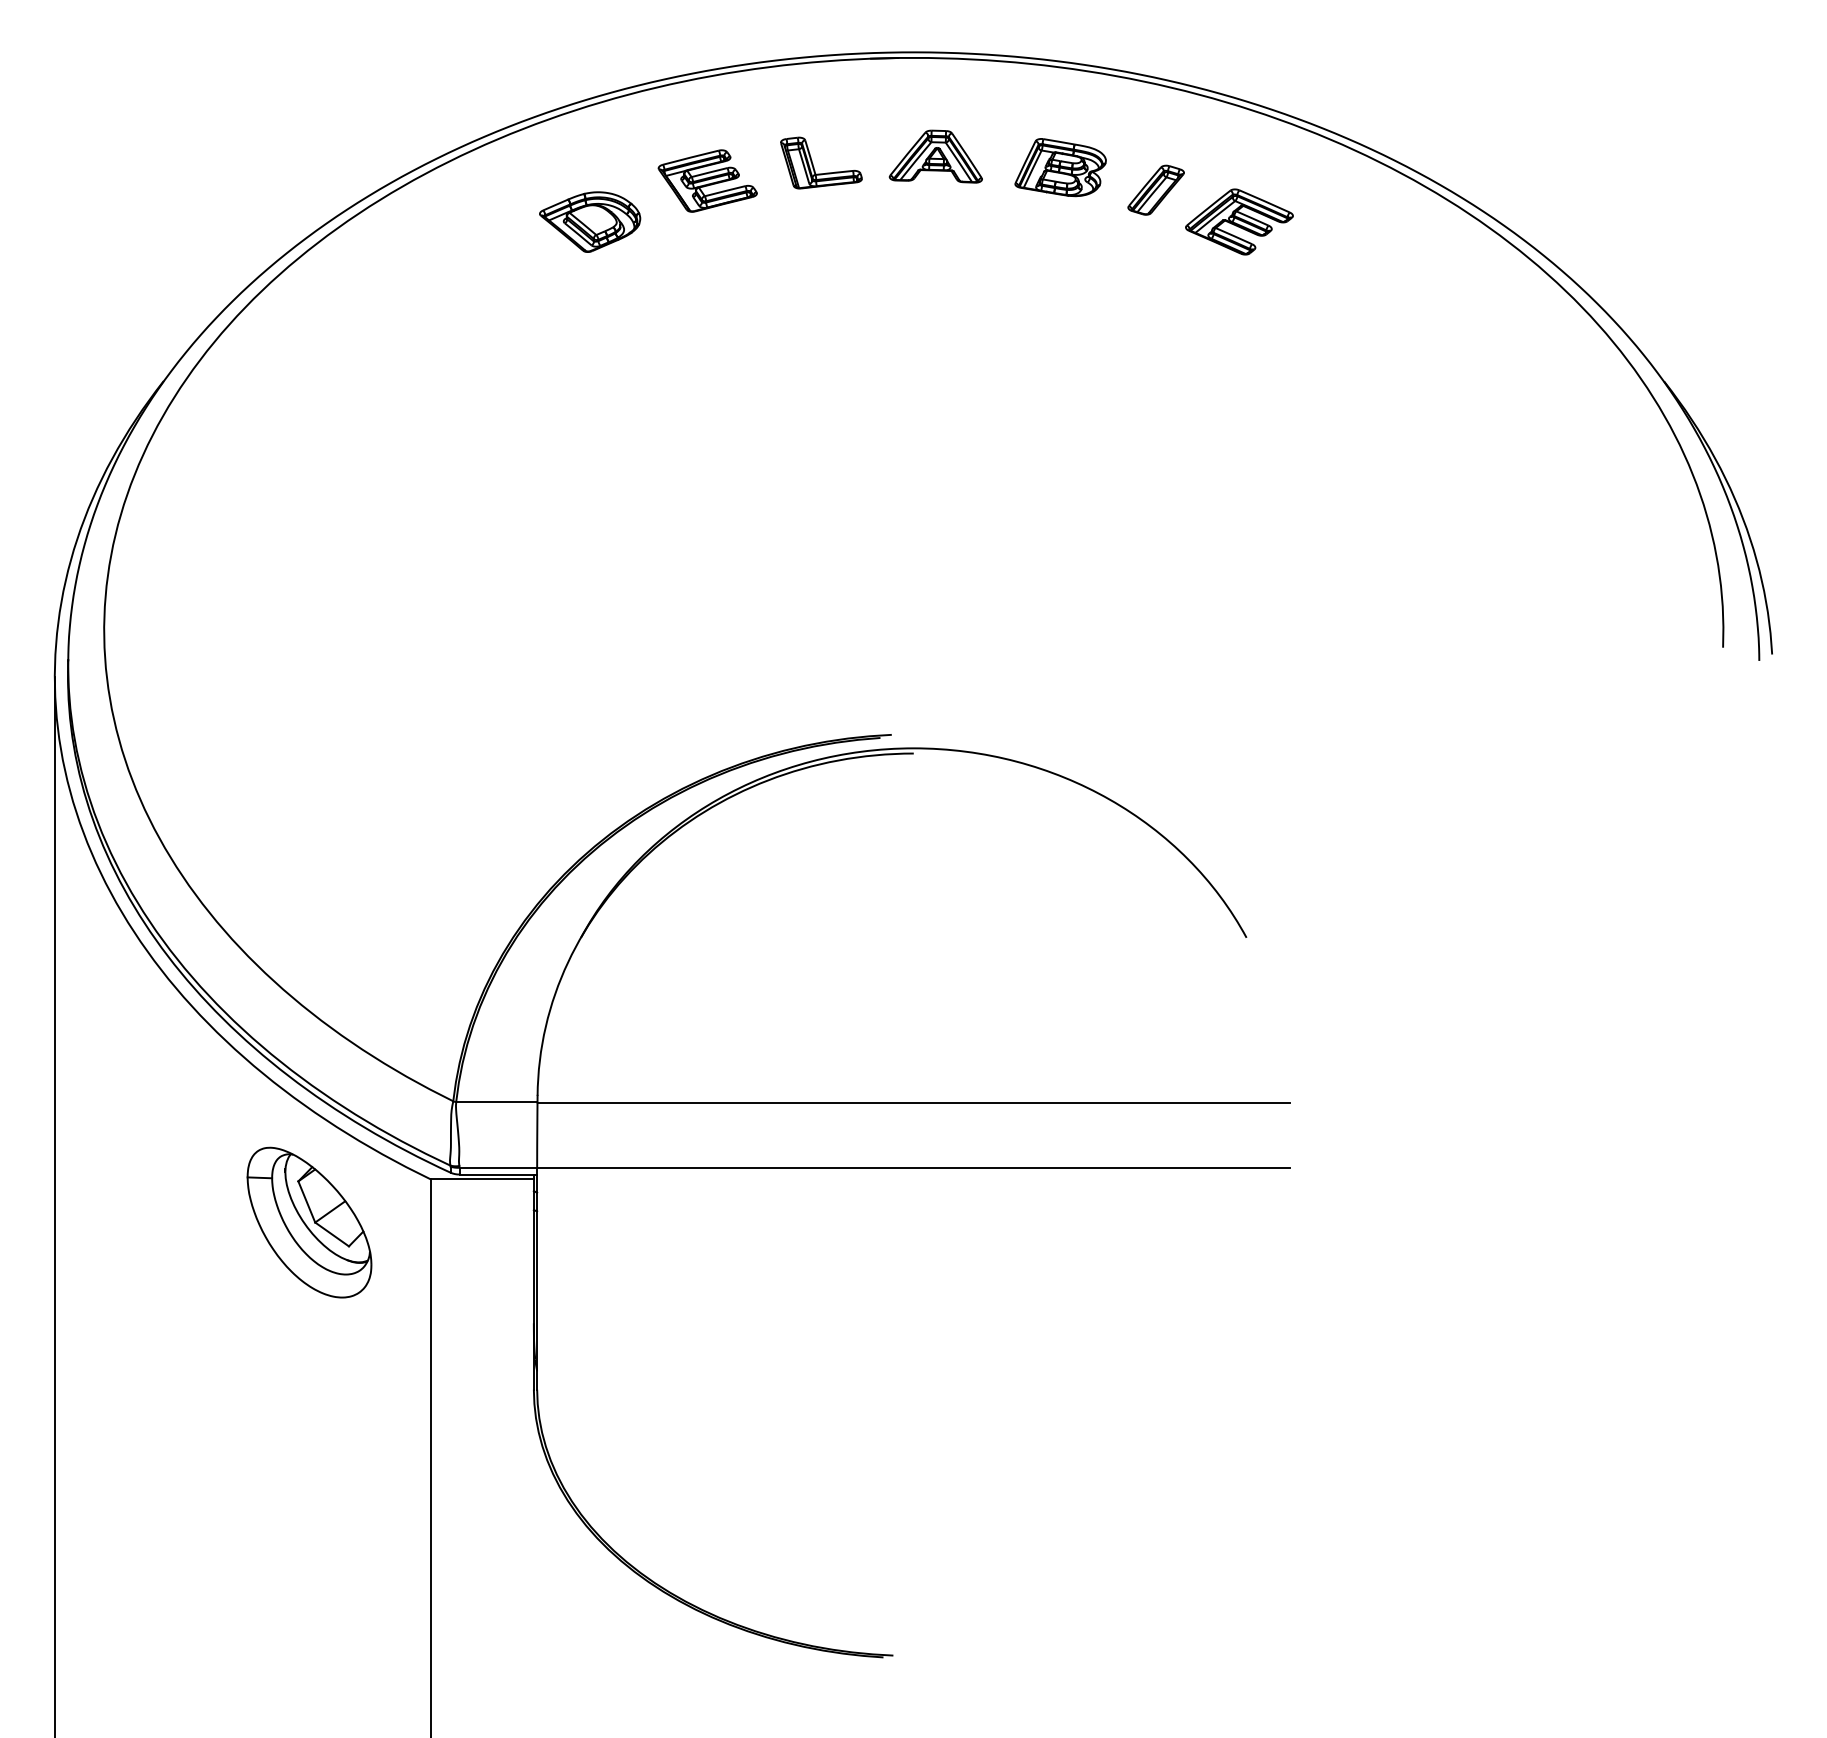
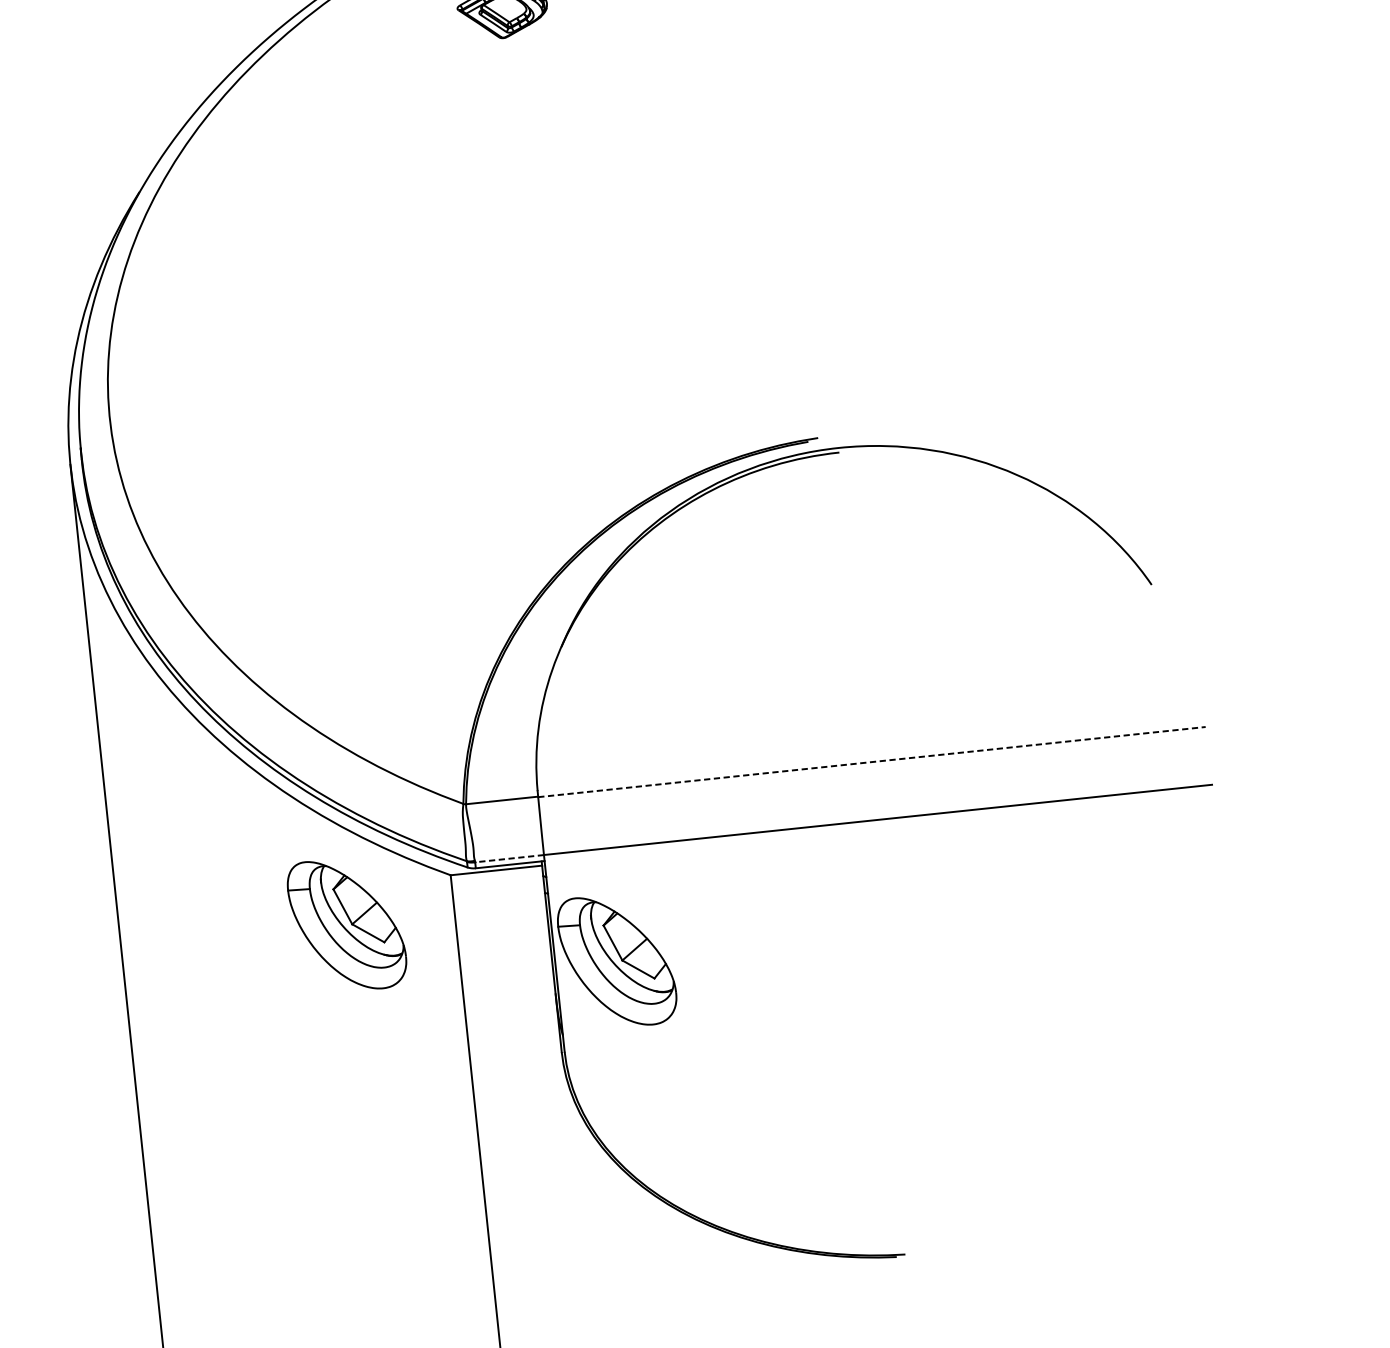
line: (914, 1102) -> (872, 761), solid -> dashed
line: (498, 1167) -> (509, 858), solid -> dashed
part: (606, 1294) -> (617, 960), added

